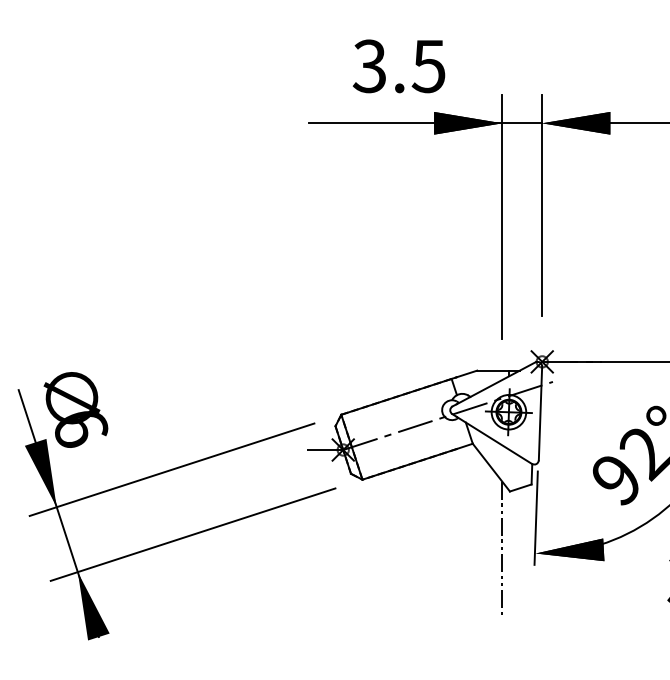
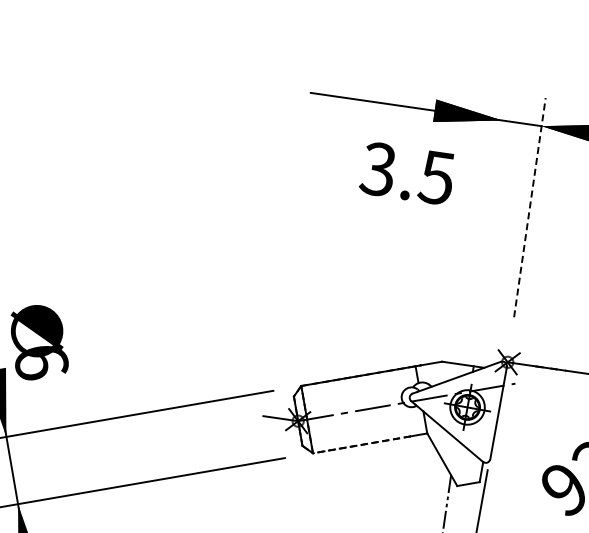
text: (398, 66) -> (406, 173), moved
line: (542, 205) -> (530, 207), solid -> dashed
line: (502, 216) -> (489, 212), removed
line: (409, 464) -> (361, 444), solid -> dashed

